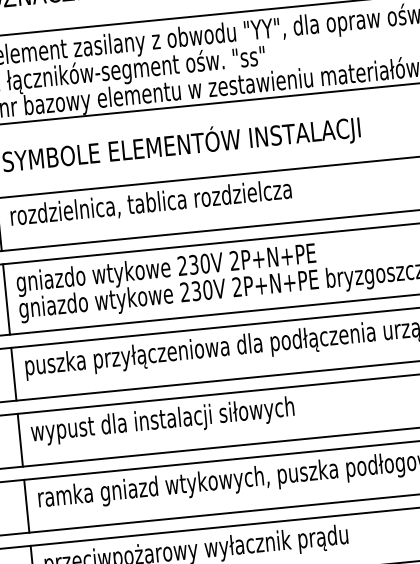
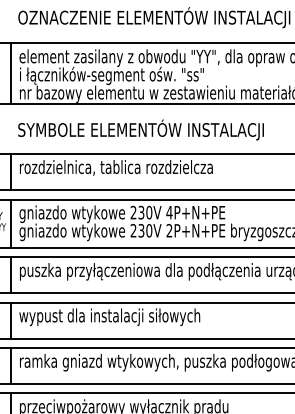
text: (234, 260) -> (169, 212), 2P+N+PE -> 4P+N+PE

